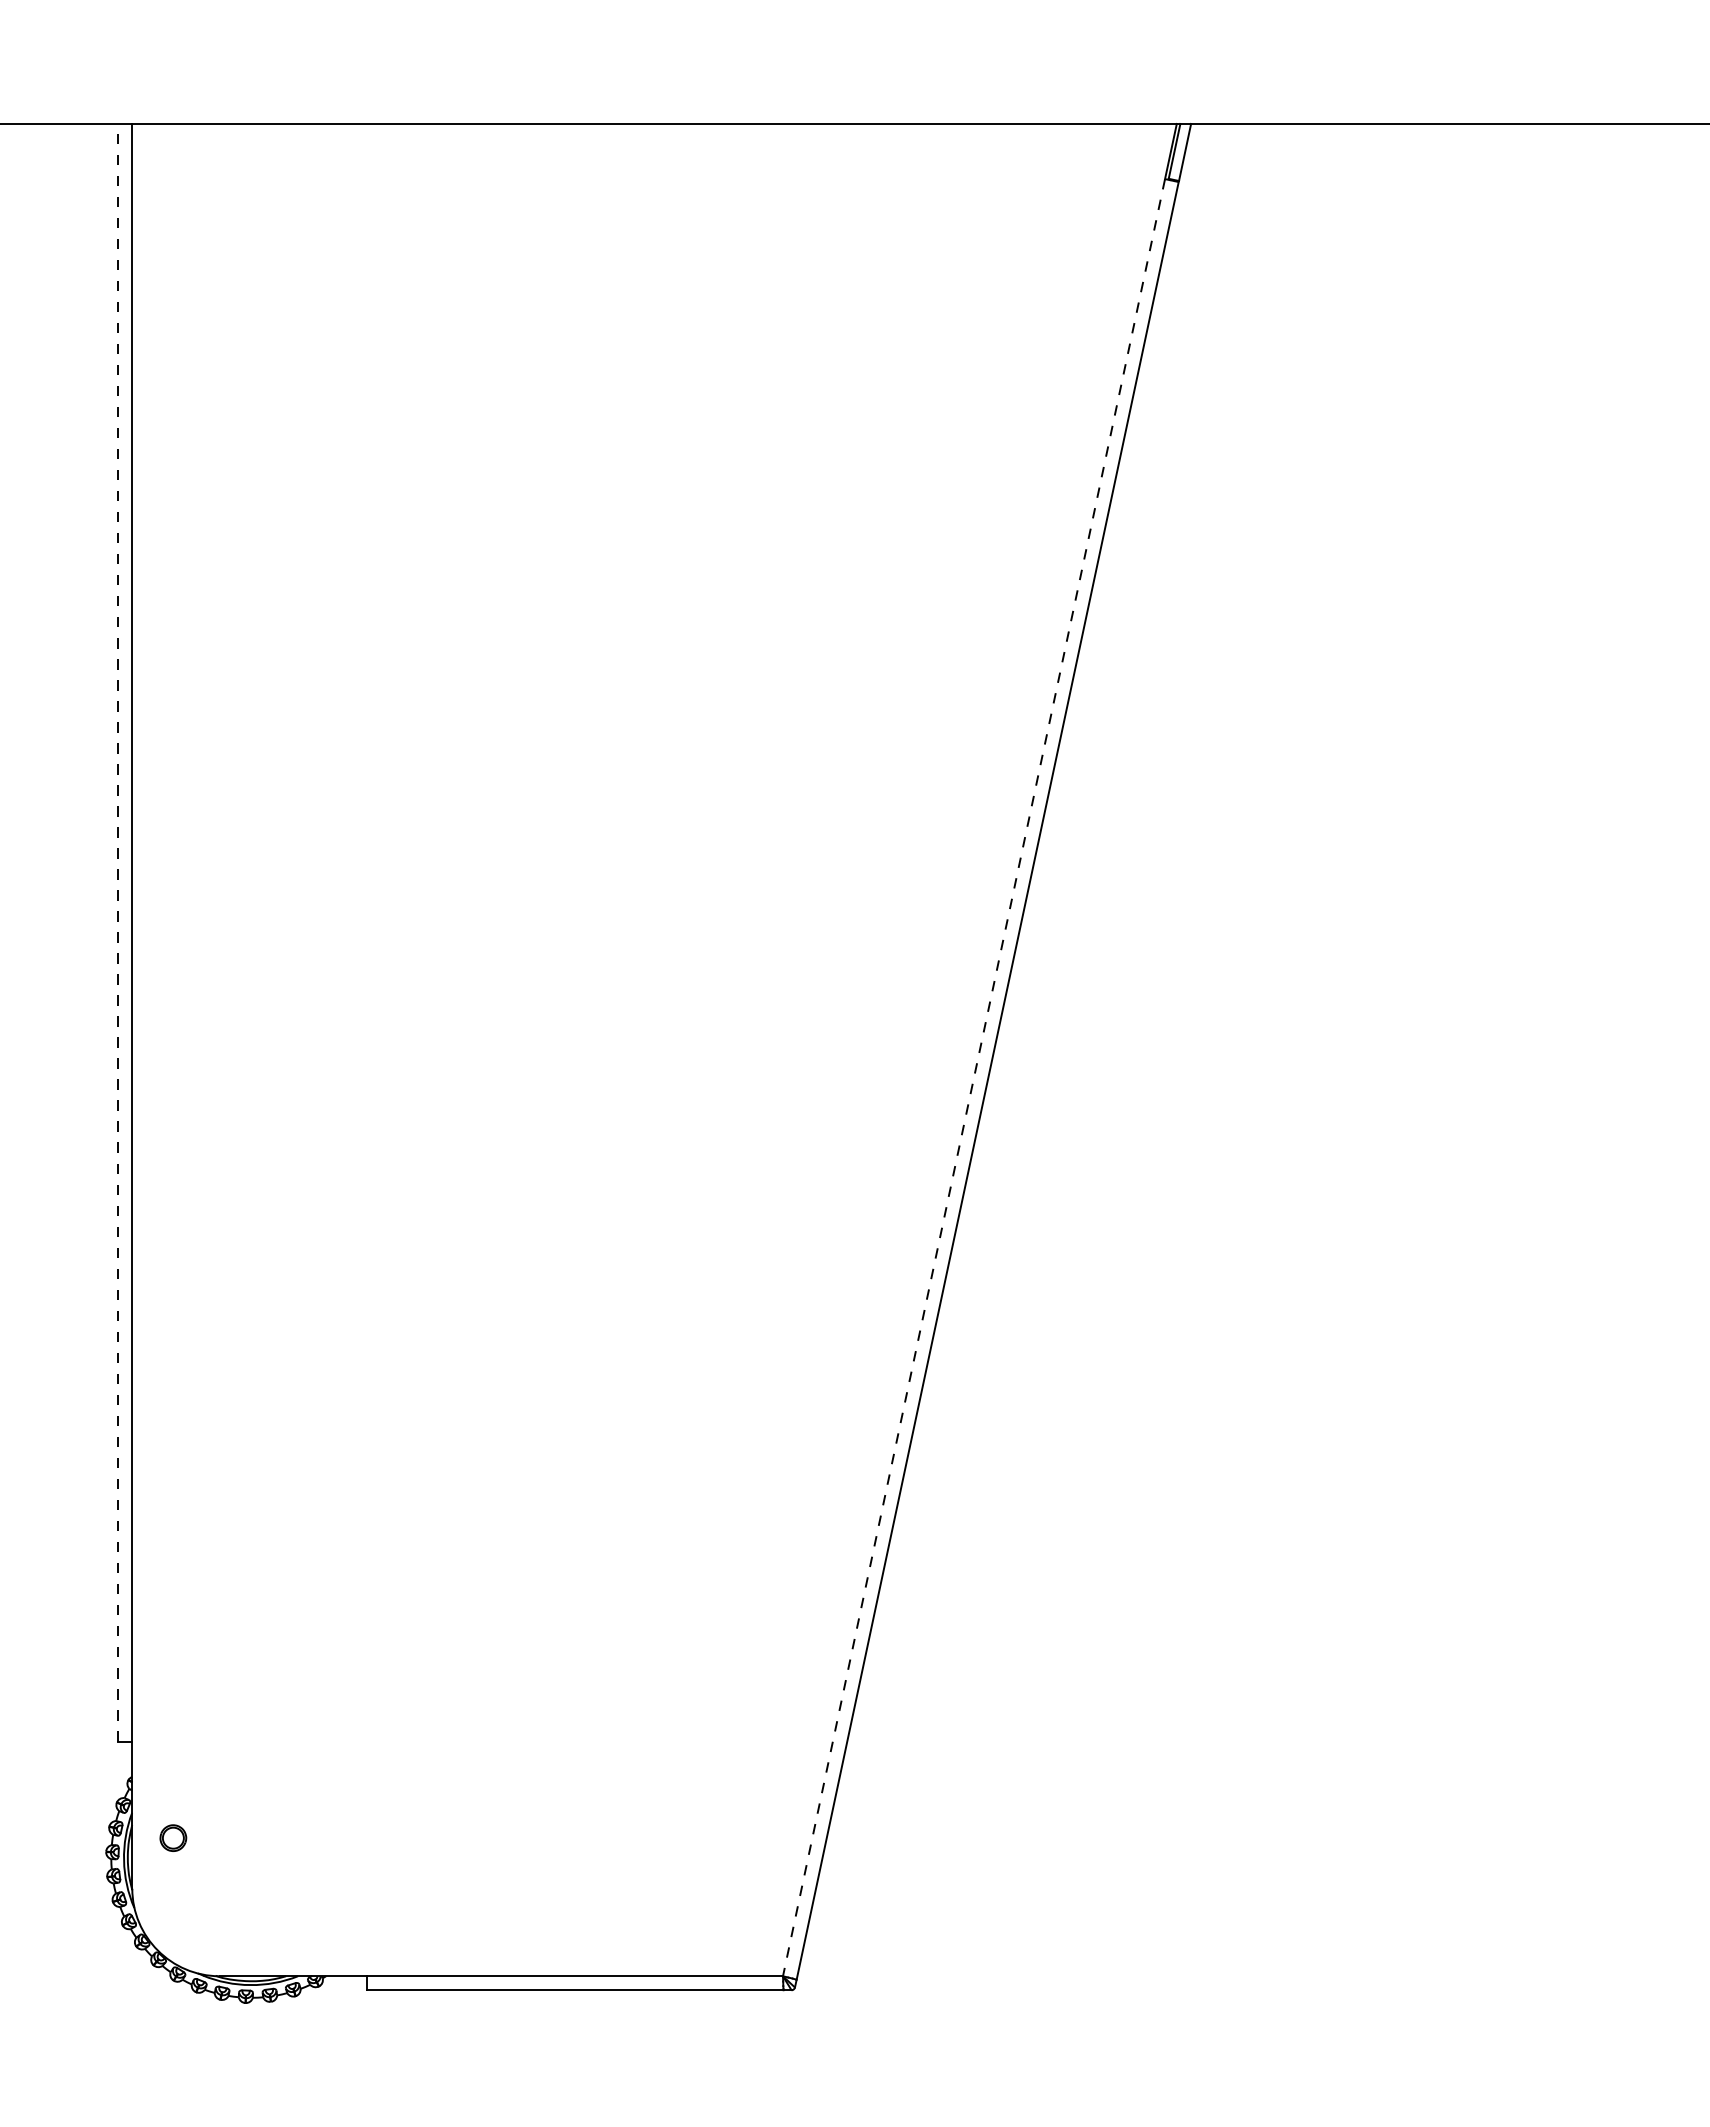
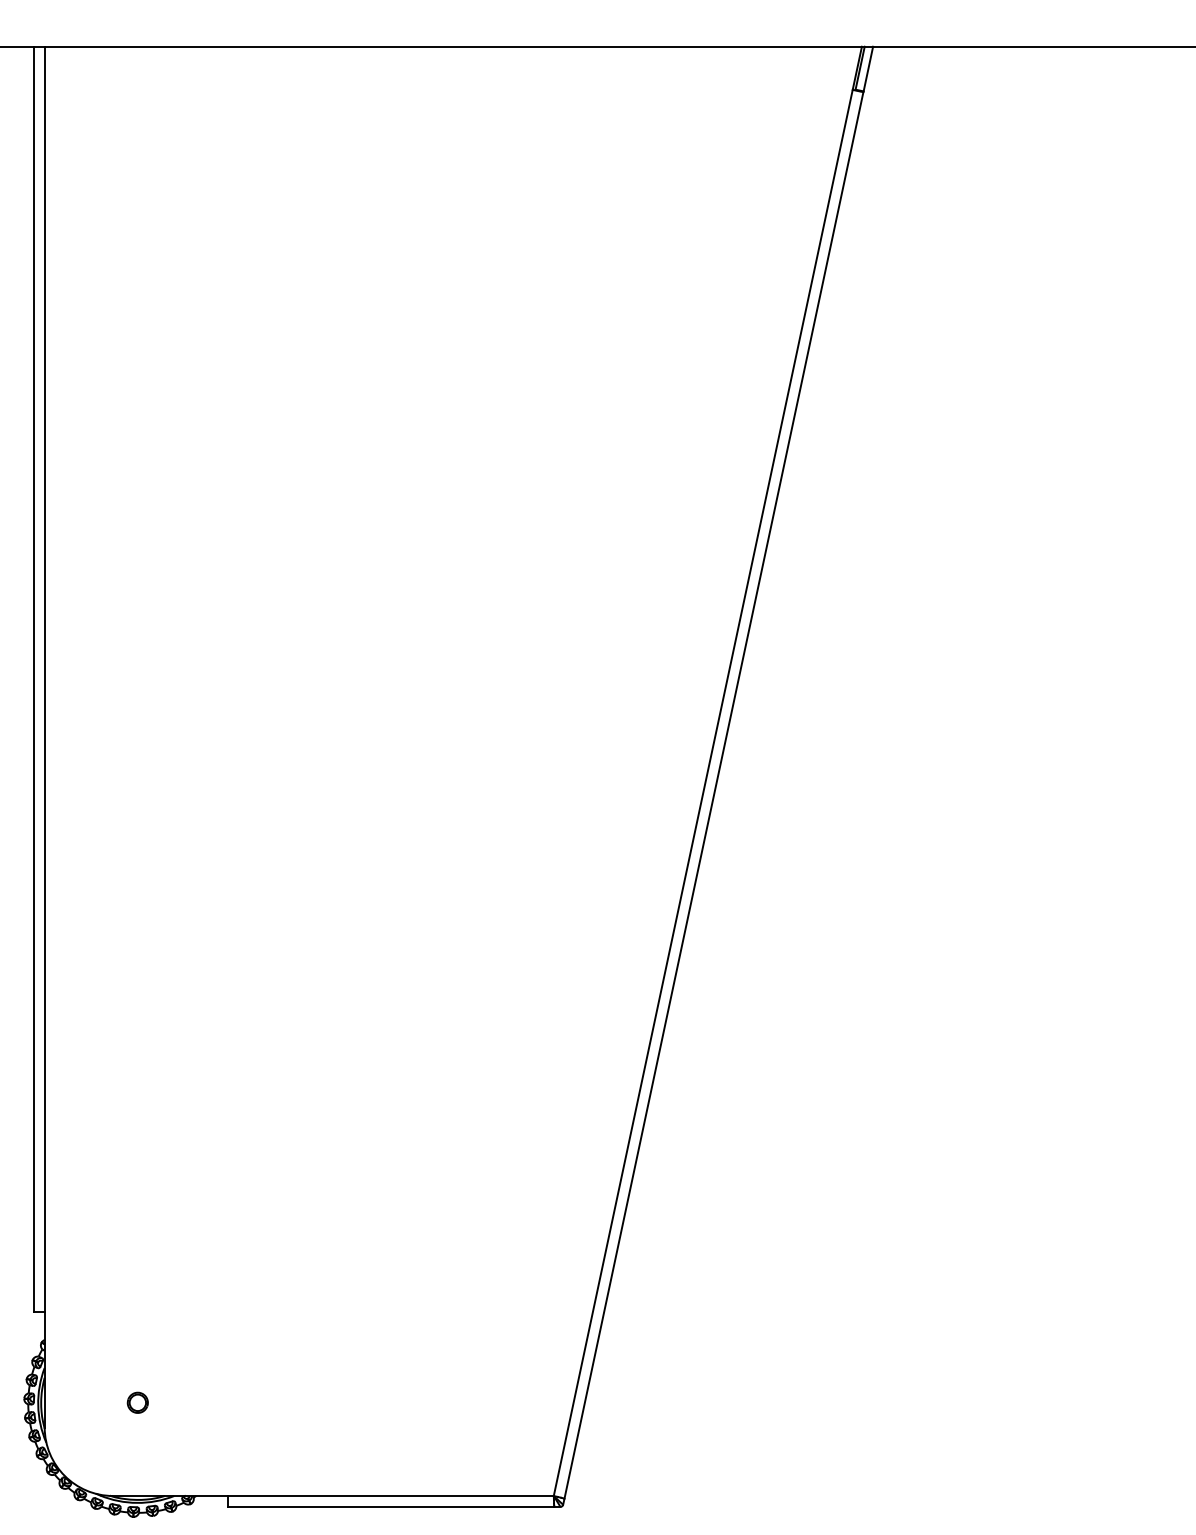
line: (118, 932) -> (33, 679), dashed -> solid
line: (974, 1077) -> (703, 792), dashed -> solid
part: (173, 1837) -> (137, 1402), moved

